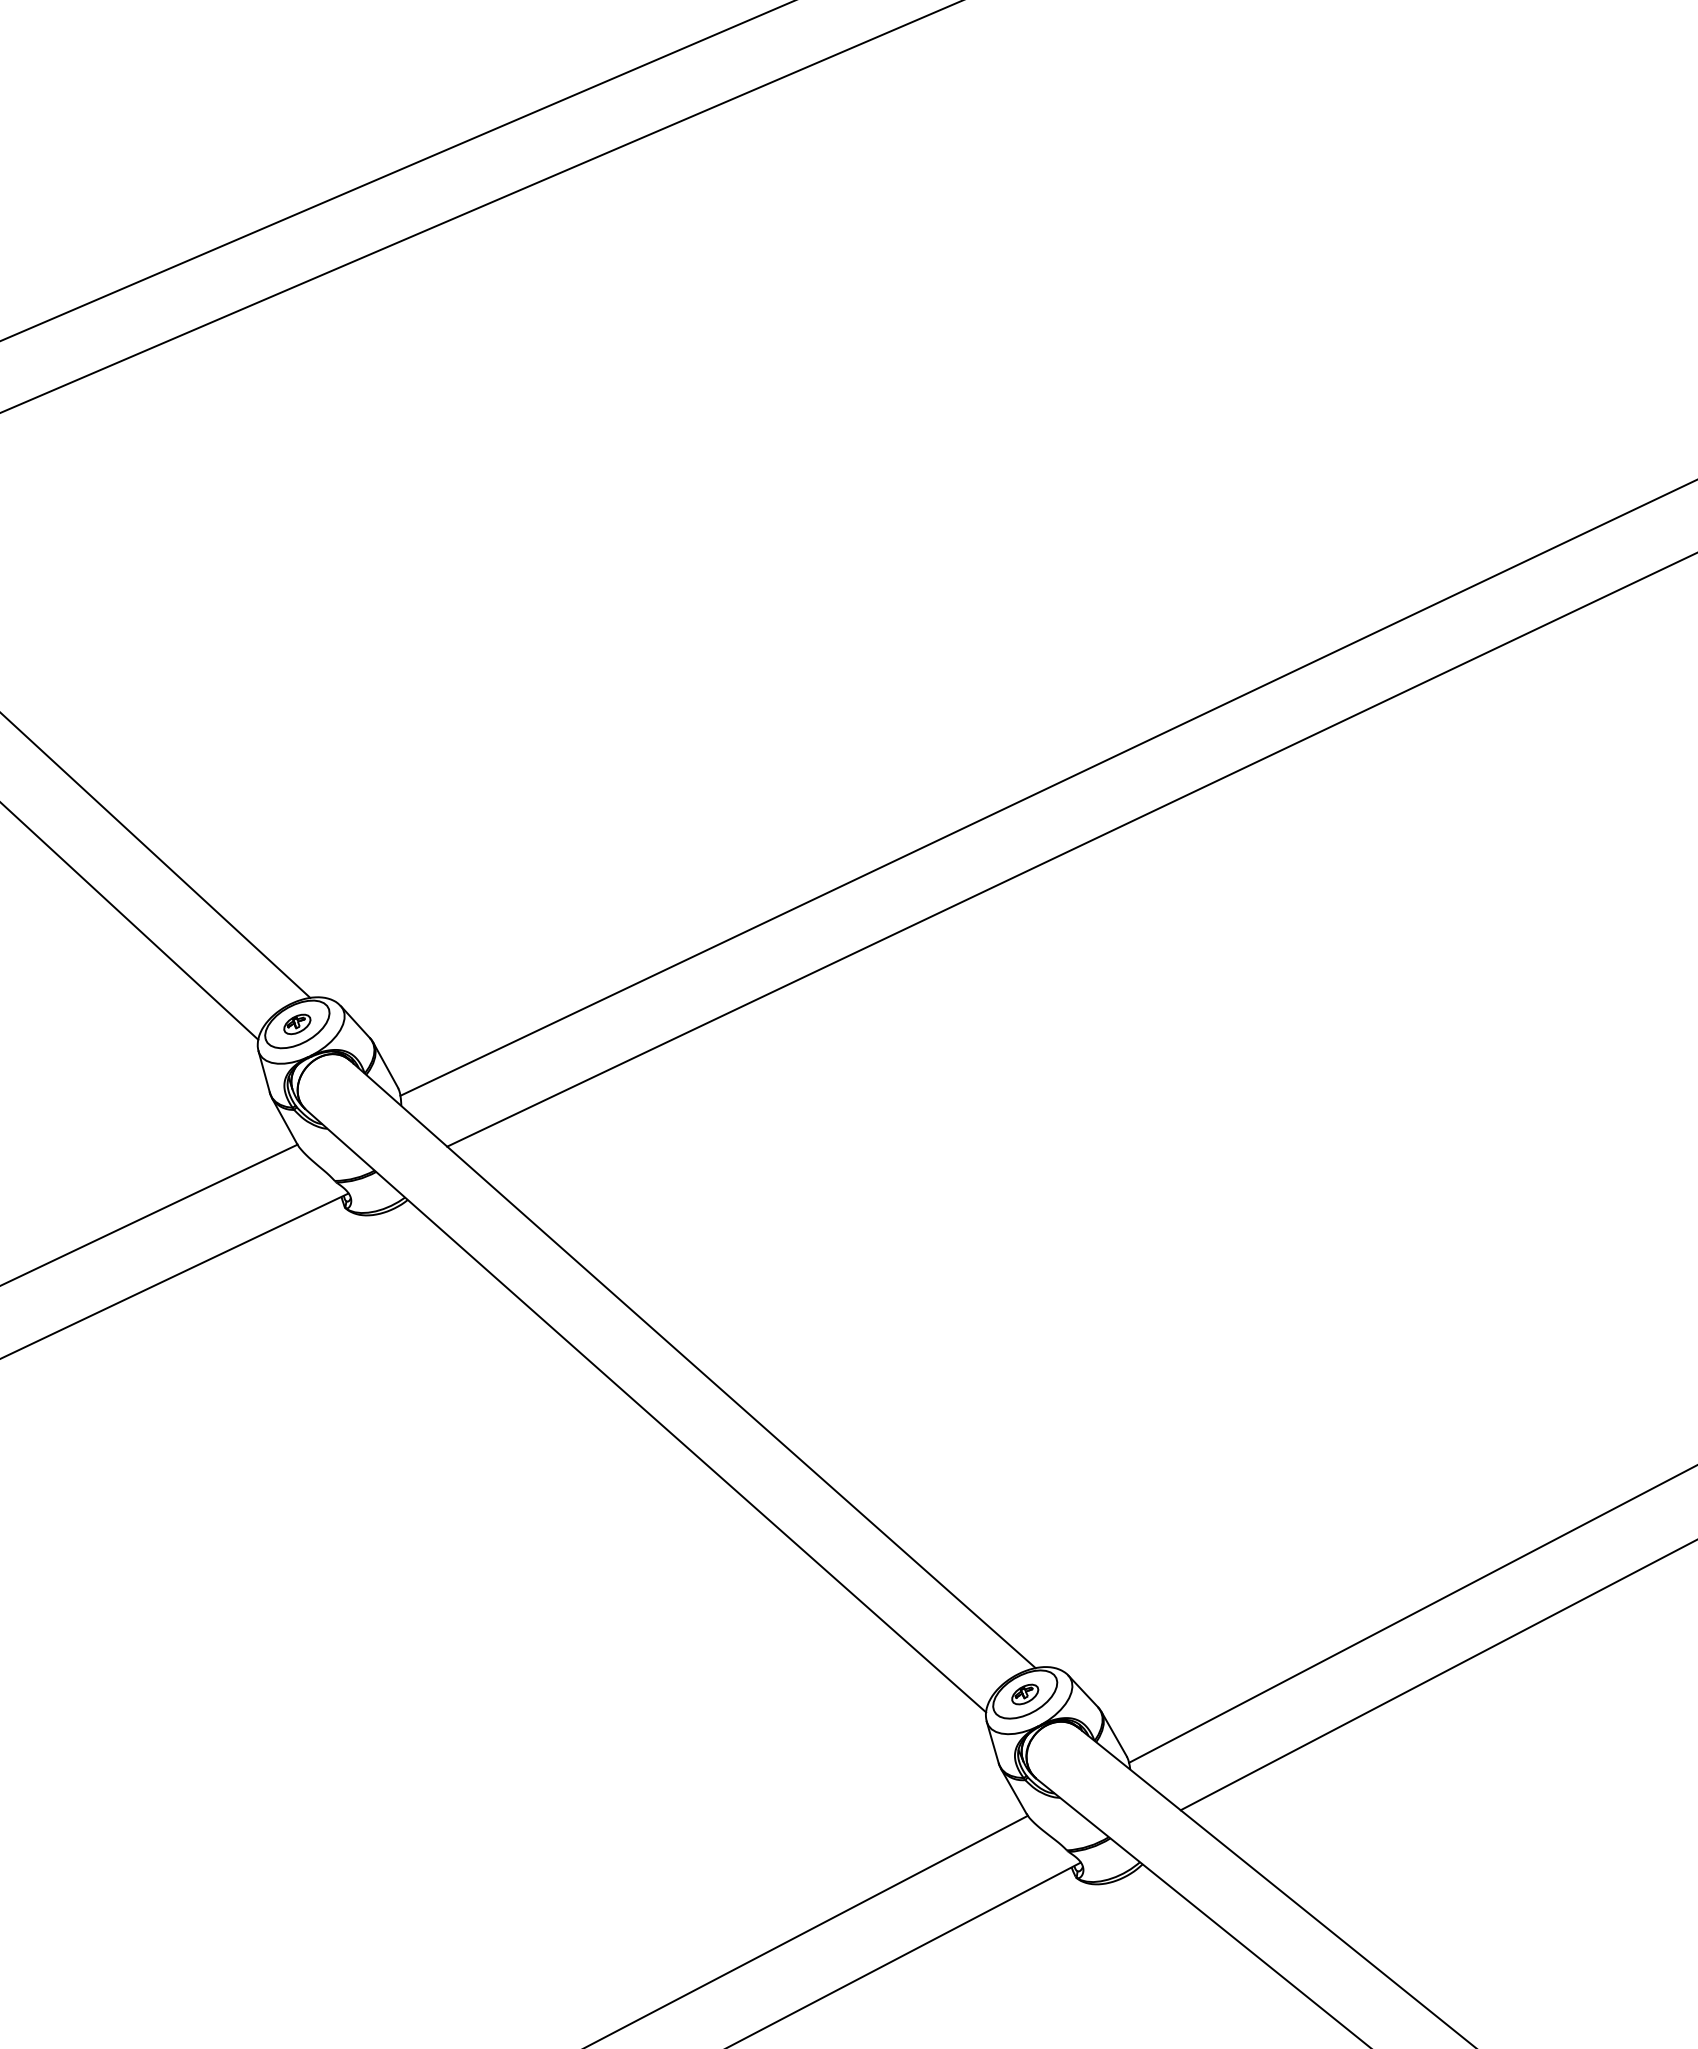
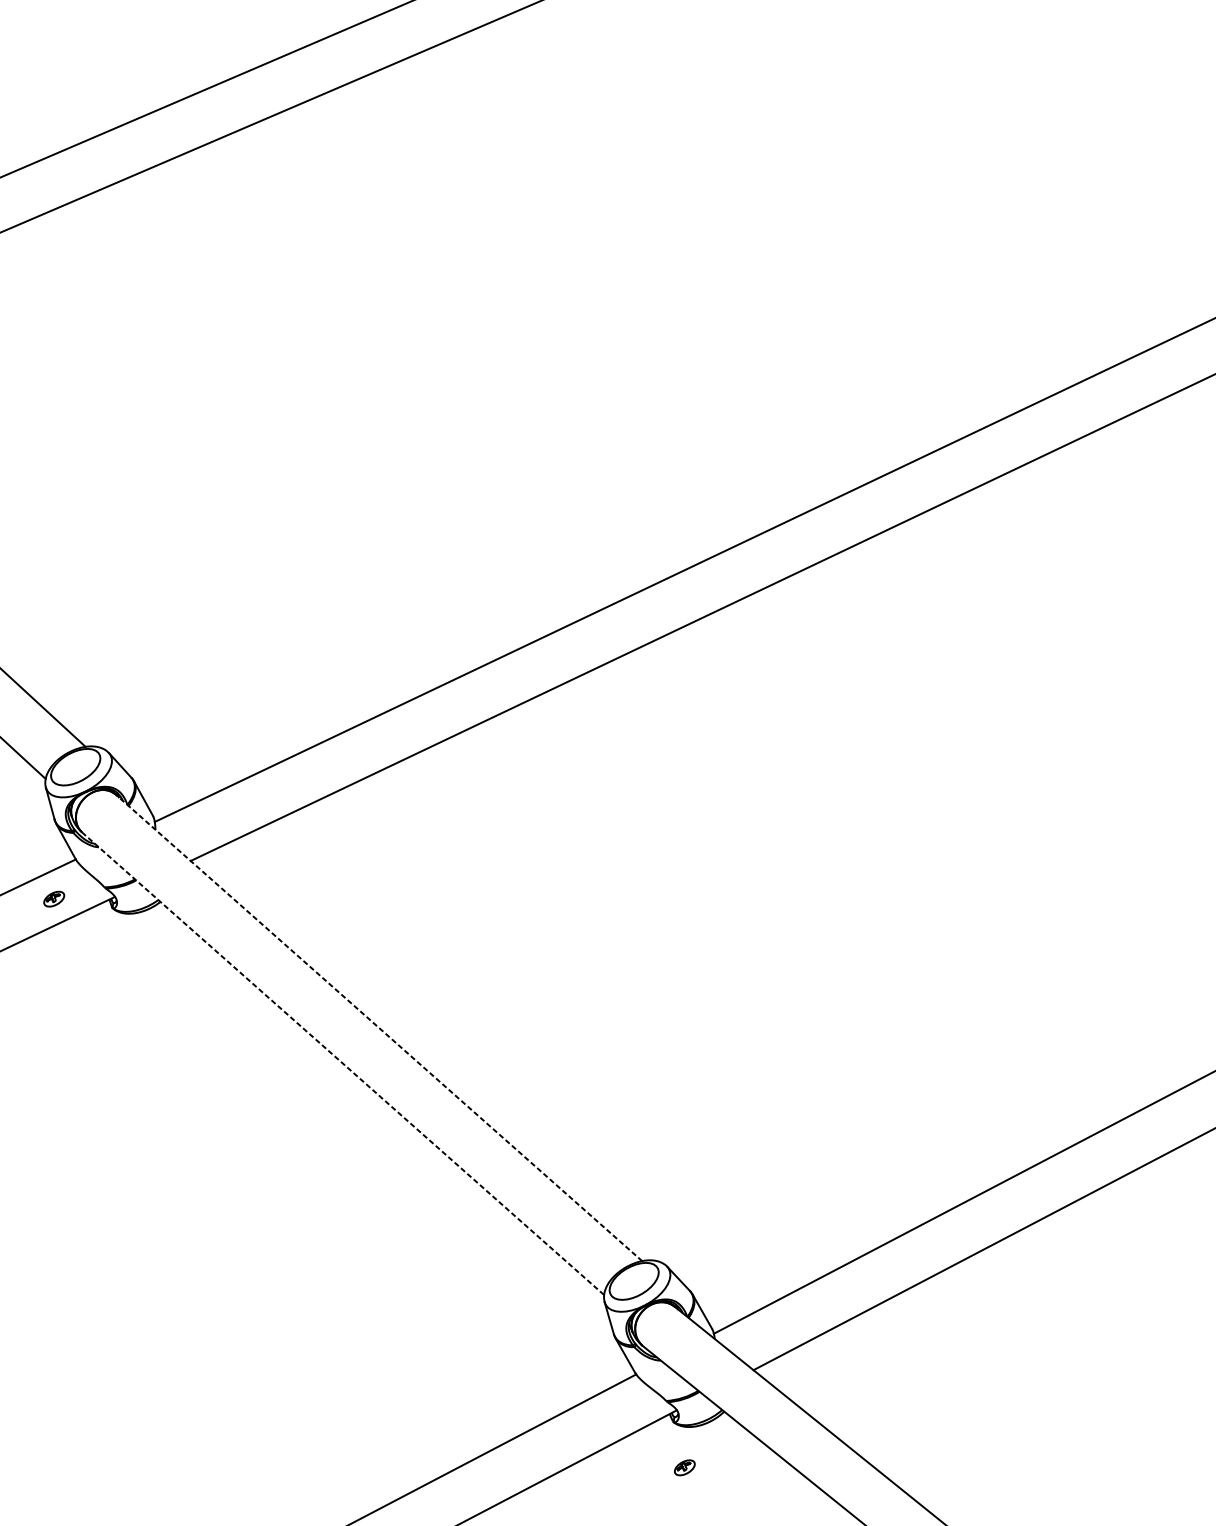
part: (297, 1024) -> (54, 899), moved
line: (692, 1364) -> (378, 1028), solid -> dashed
line: (645, 1410) -> (342, 1063), solid -> dashed
part: (1025, 1694) -> (685, 1467), moved

